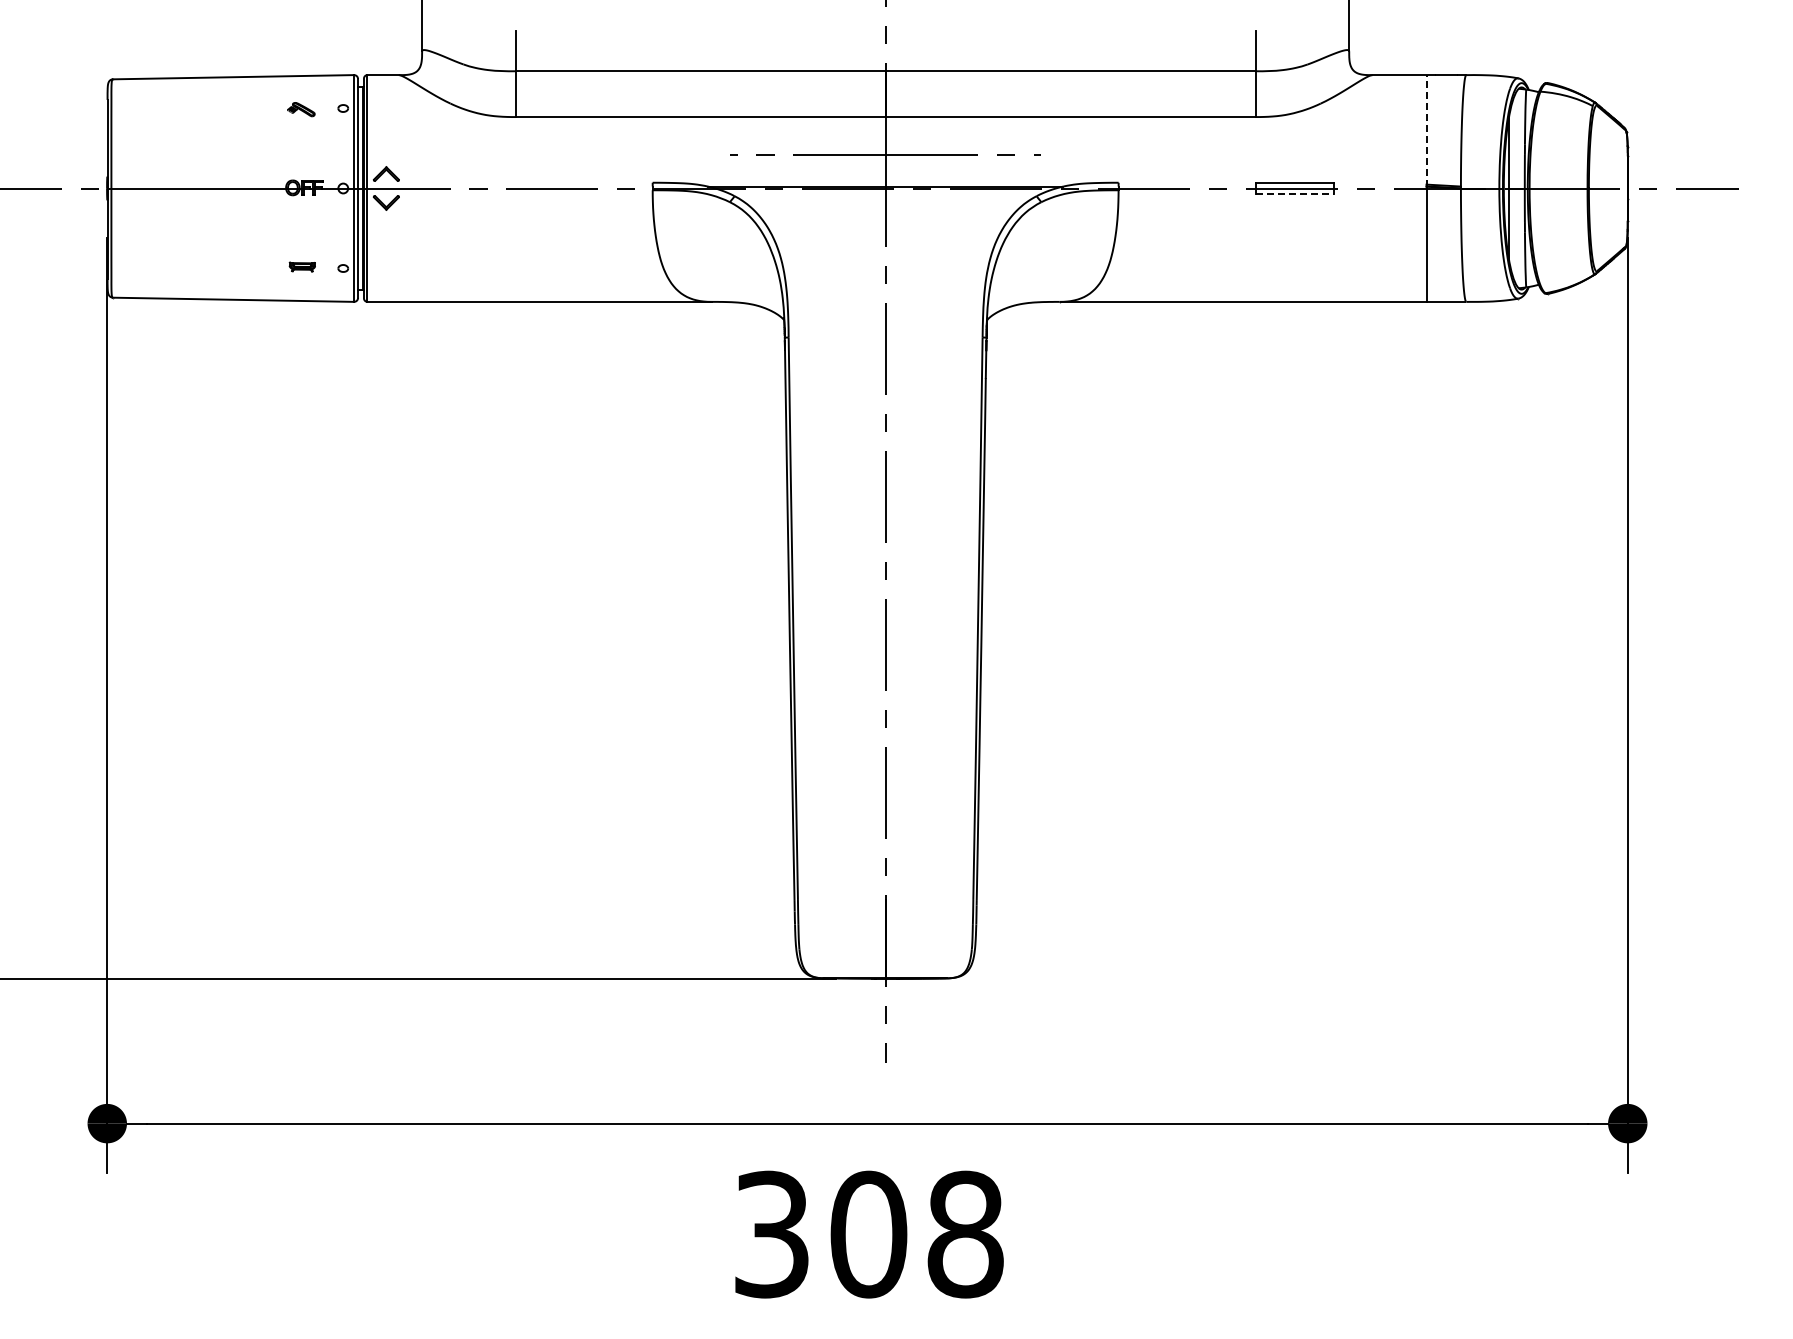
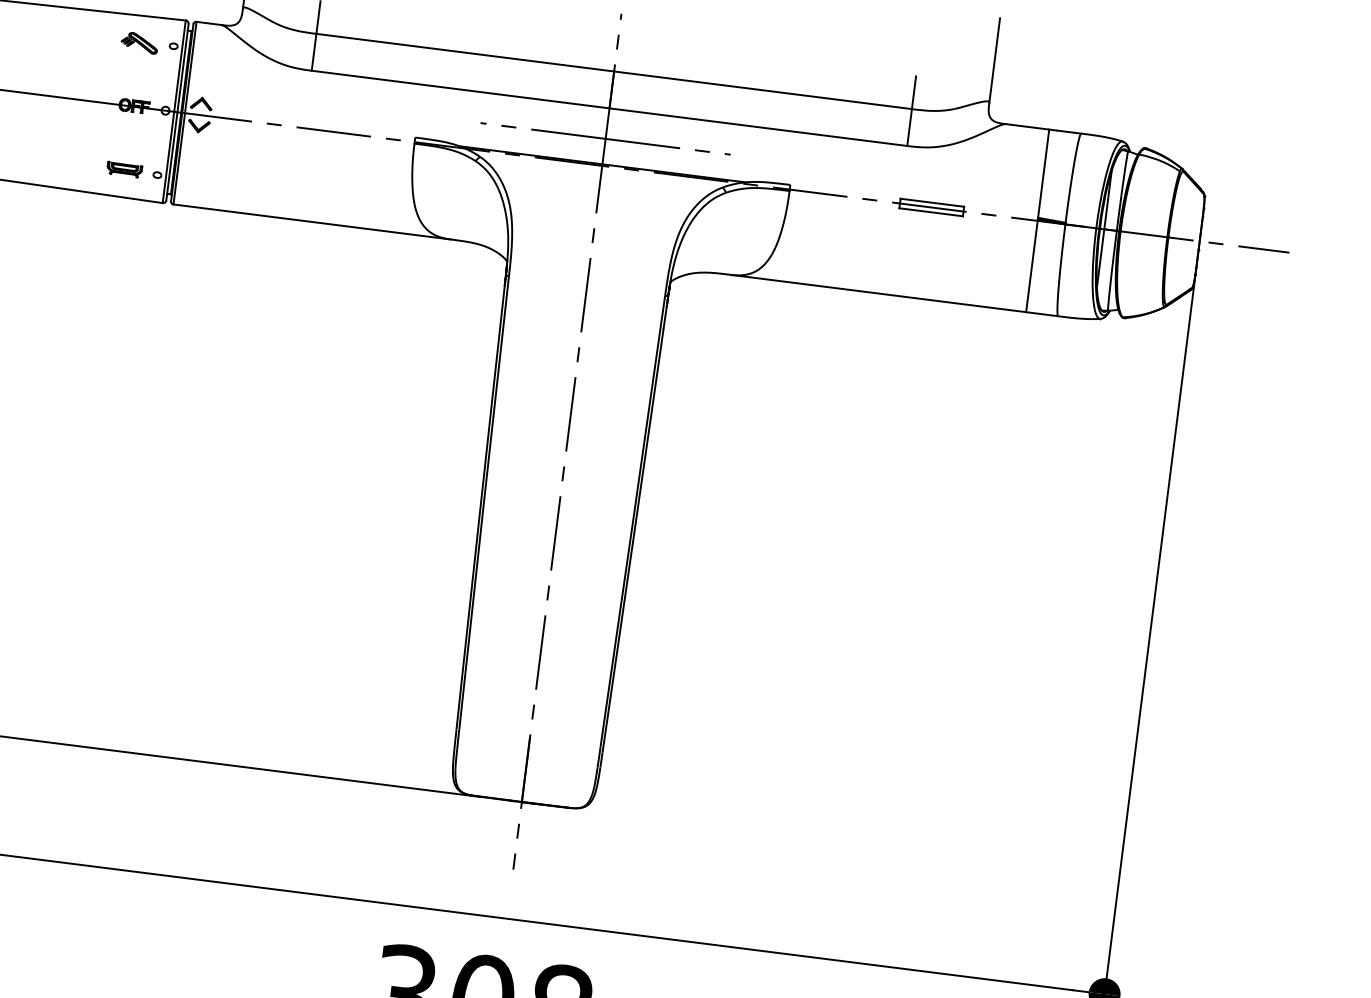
part: (301, 109) -> (139, 42), size x1.67
line: (1426, 130) -> (1043, 174), dashed -> solid
line: (1295, 194) -> (931, 212), dashed -> solid
part: (302, 266) -> (124, 169), size x1.67

